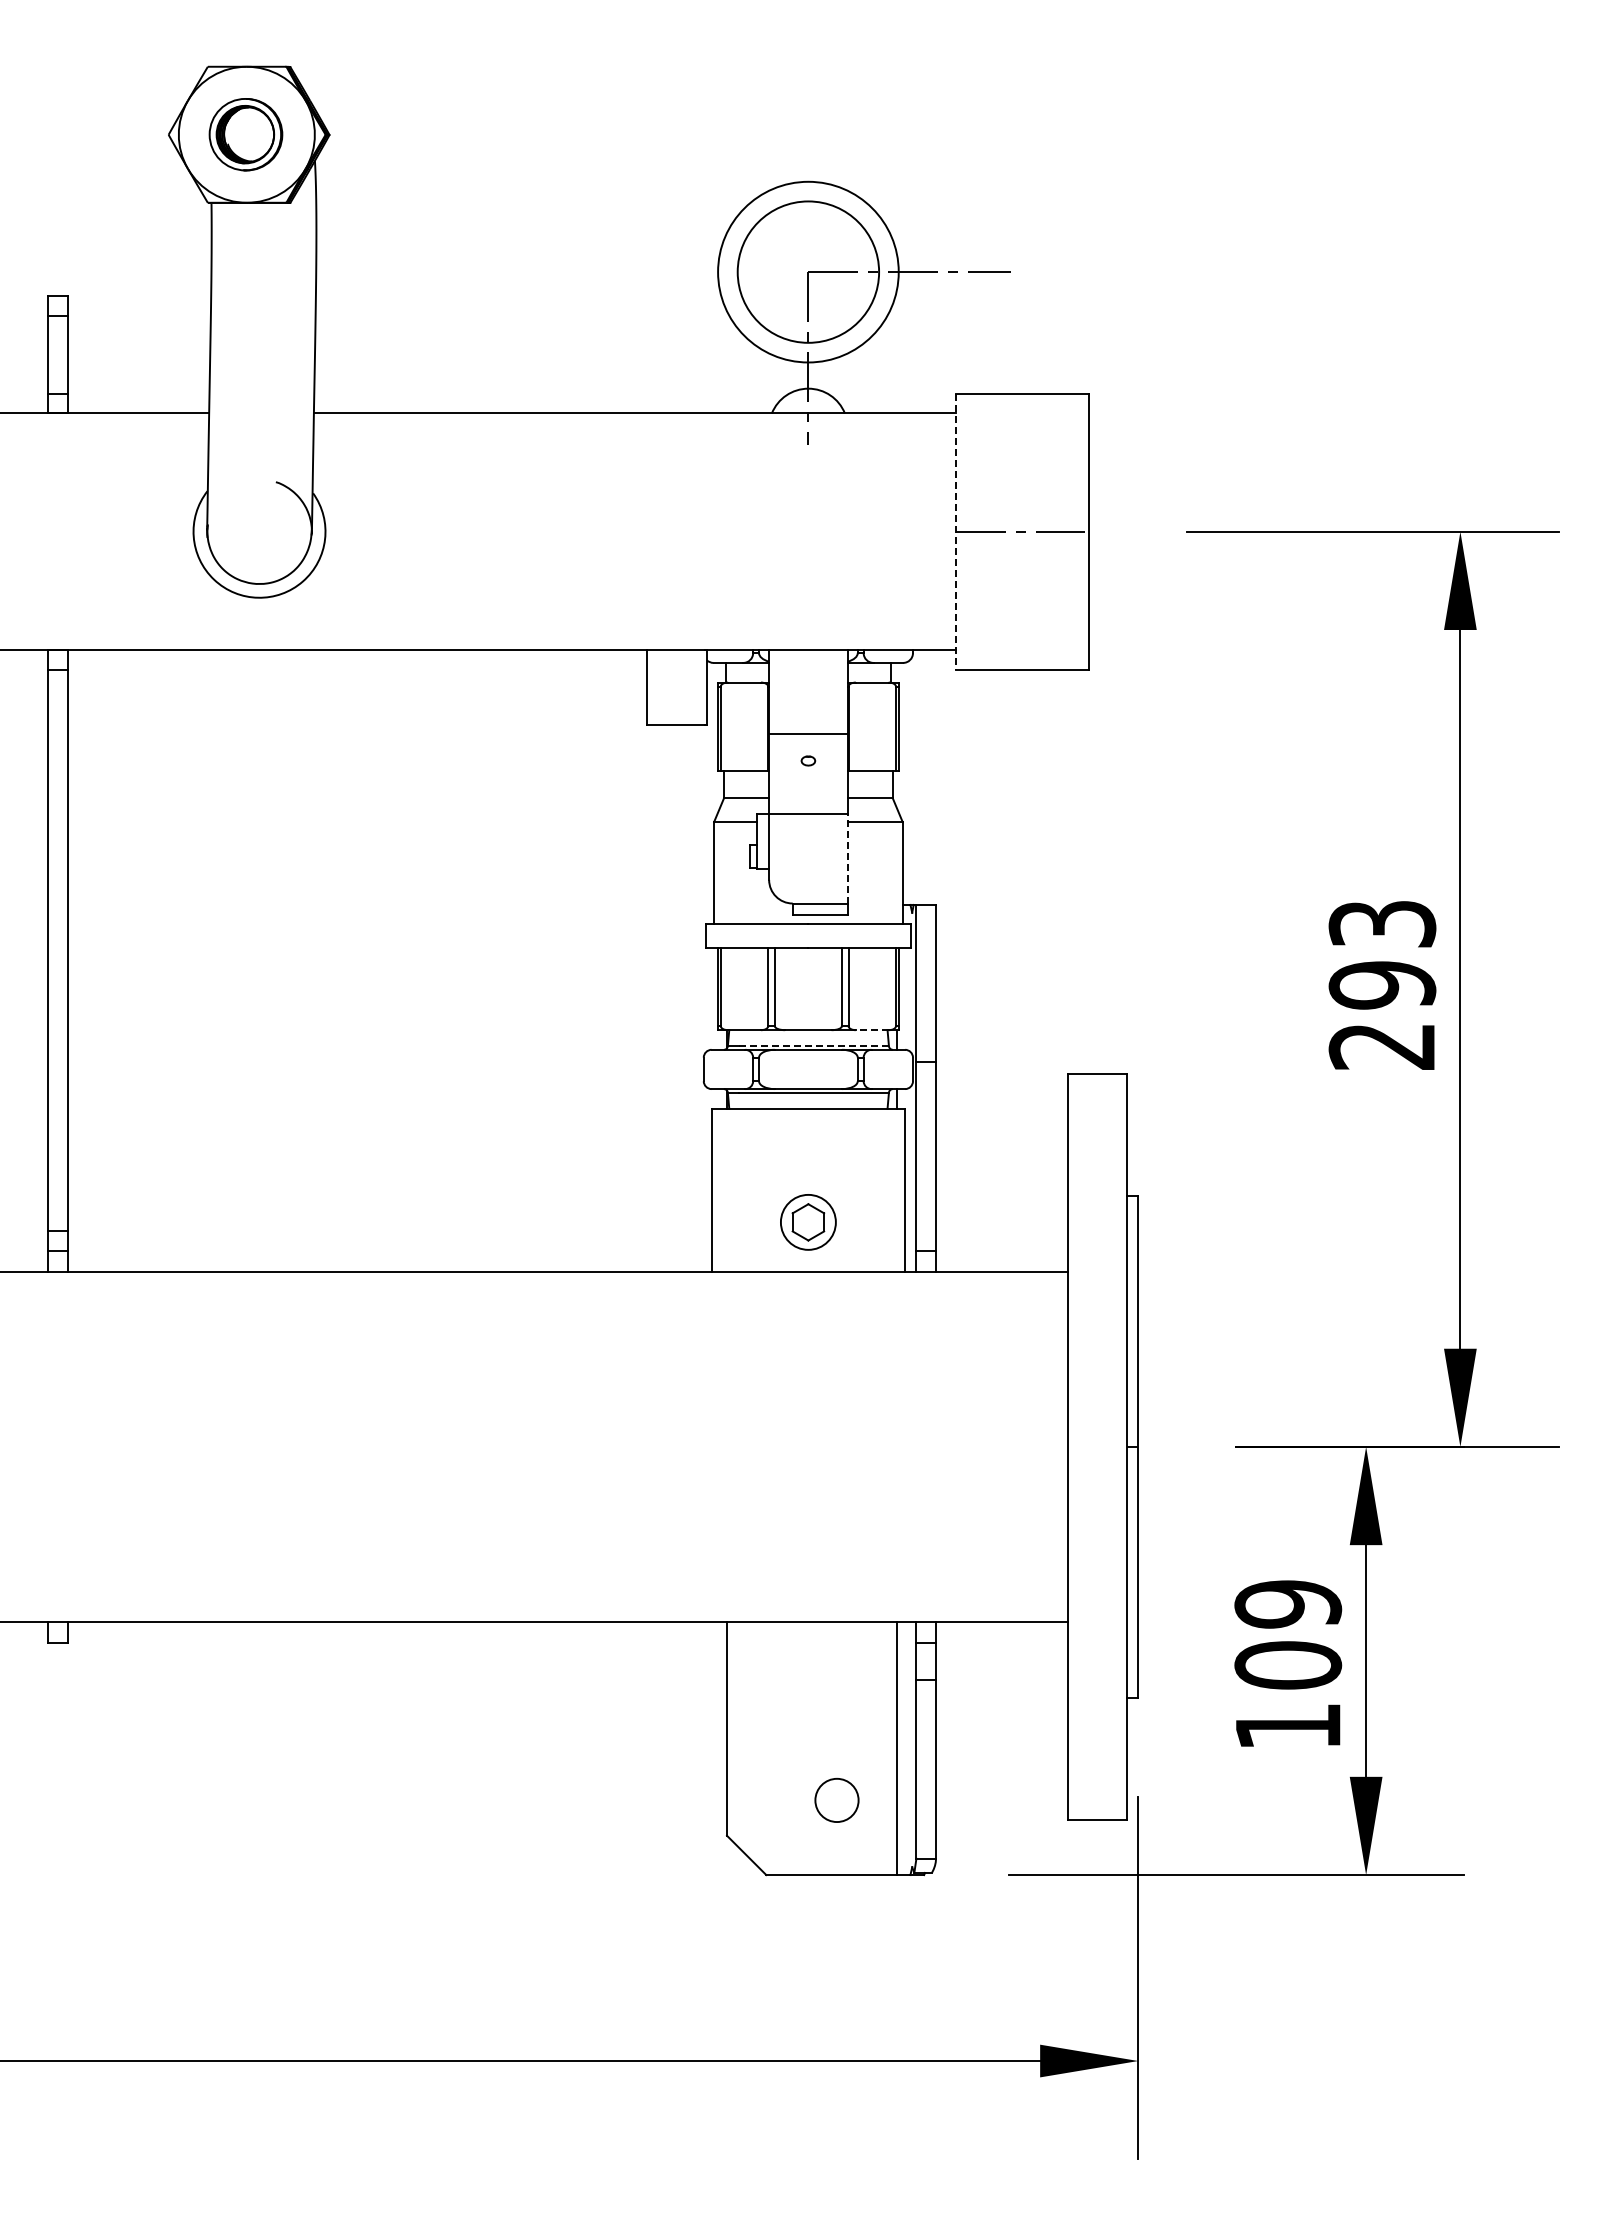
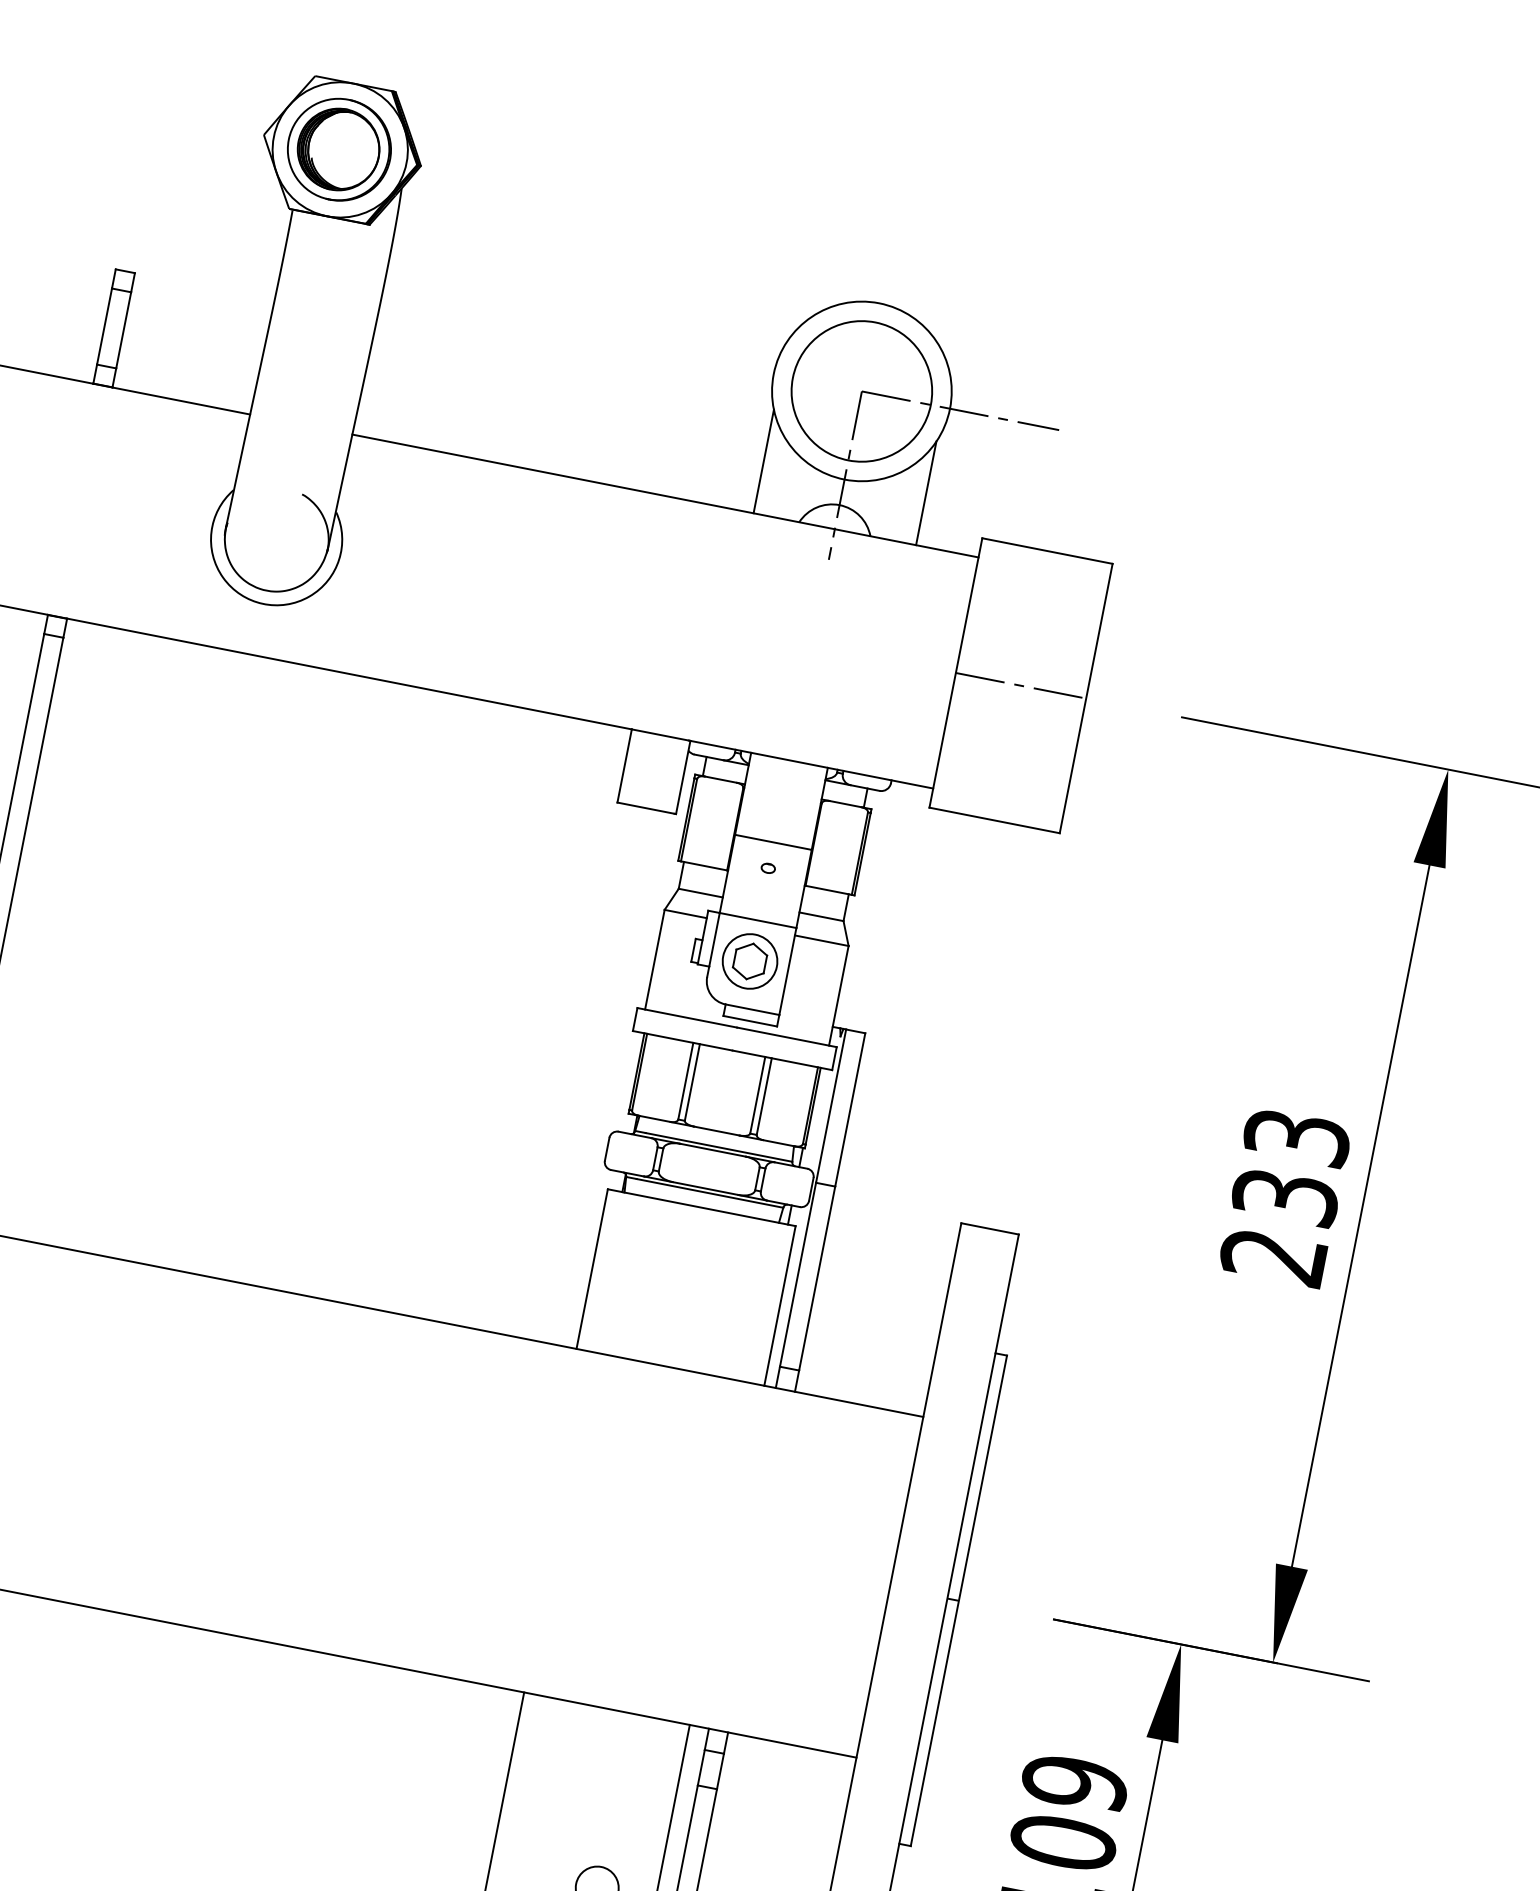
part: (245, 134) -> (339, 149), size x1.43
line: (725, 360) -> (764, 461), added
line: (891, 360) -> (926, 493), added
line: (955, 532) -> (955, 673), dashed -> solid
line: (847, 858) -> (787, 971), dashed -> solid
text: (1382, 985) -> (1285, 1197), 293 -> 233
line: (871, 1030) -> (778, 1143), dashed -> solid
line: (814, 1045) -> (719, 1147), dashed -> solid
part: (808, 1222) -> (750, 961), moved

